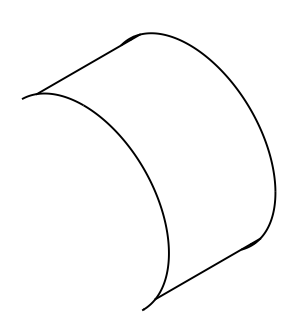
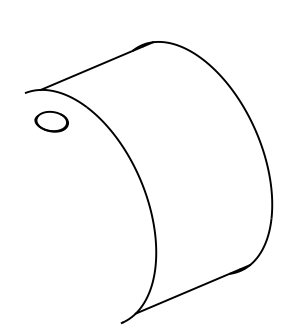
part: (51, 123) -> (51, 121), added

